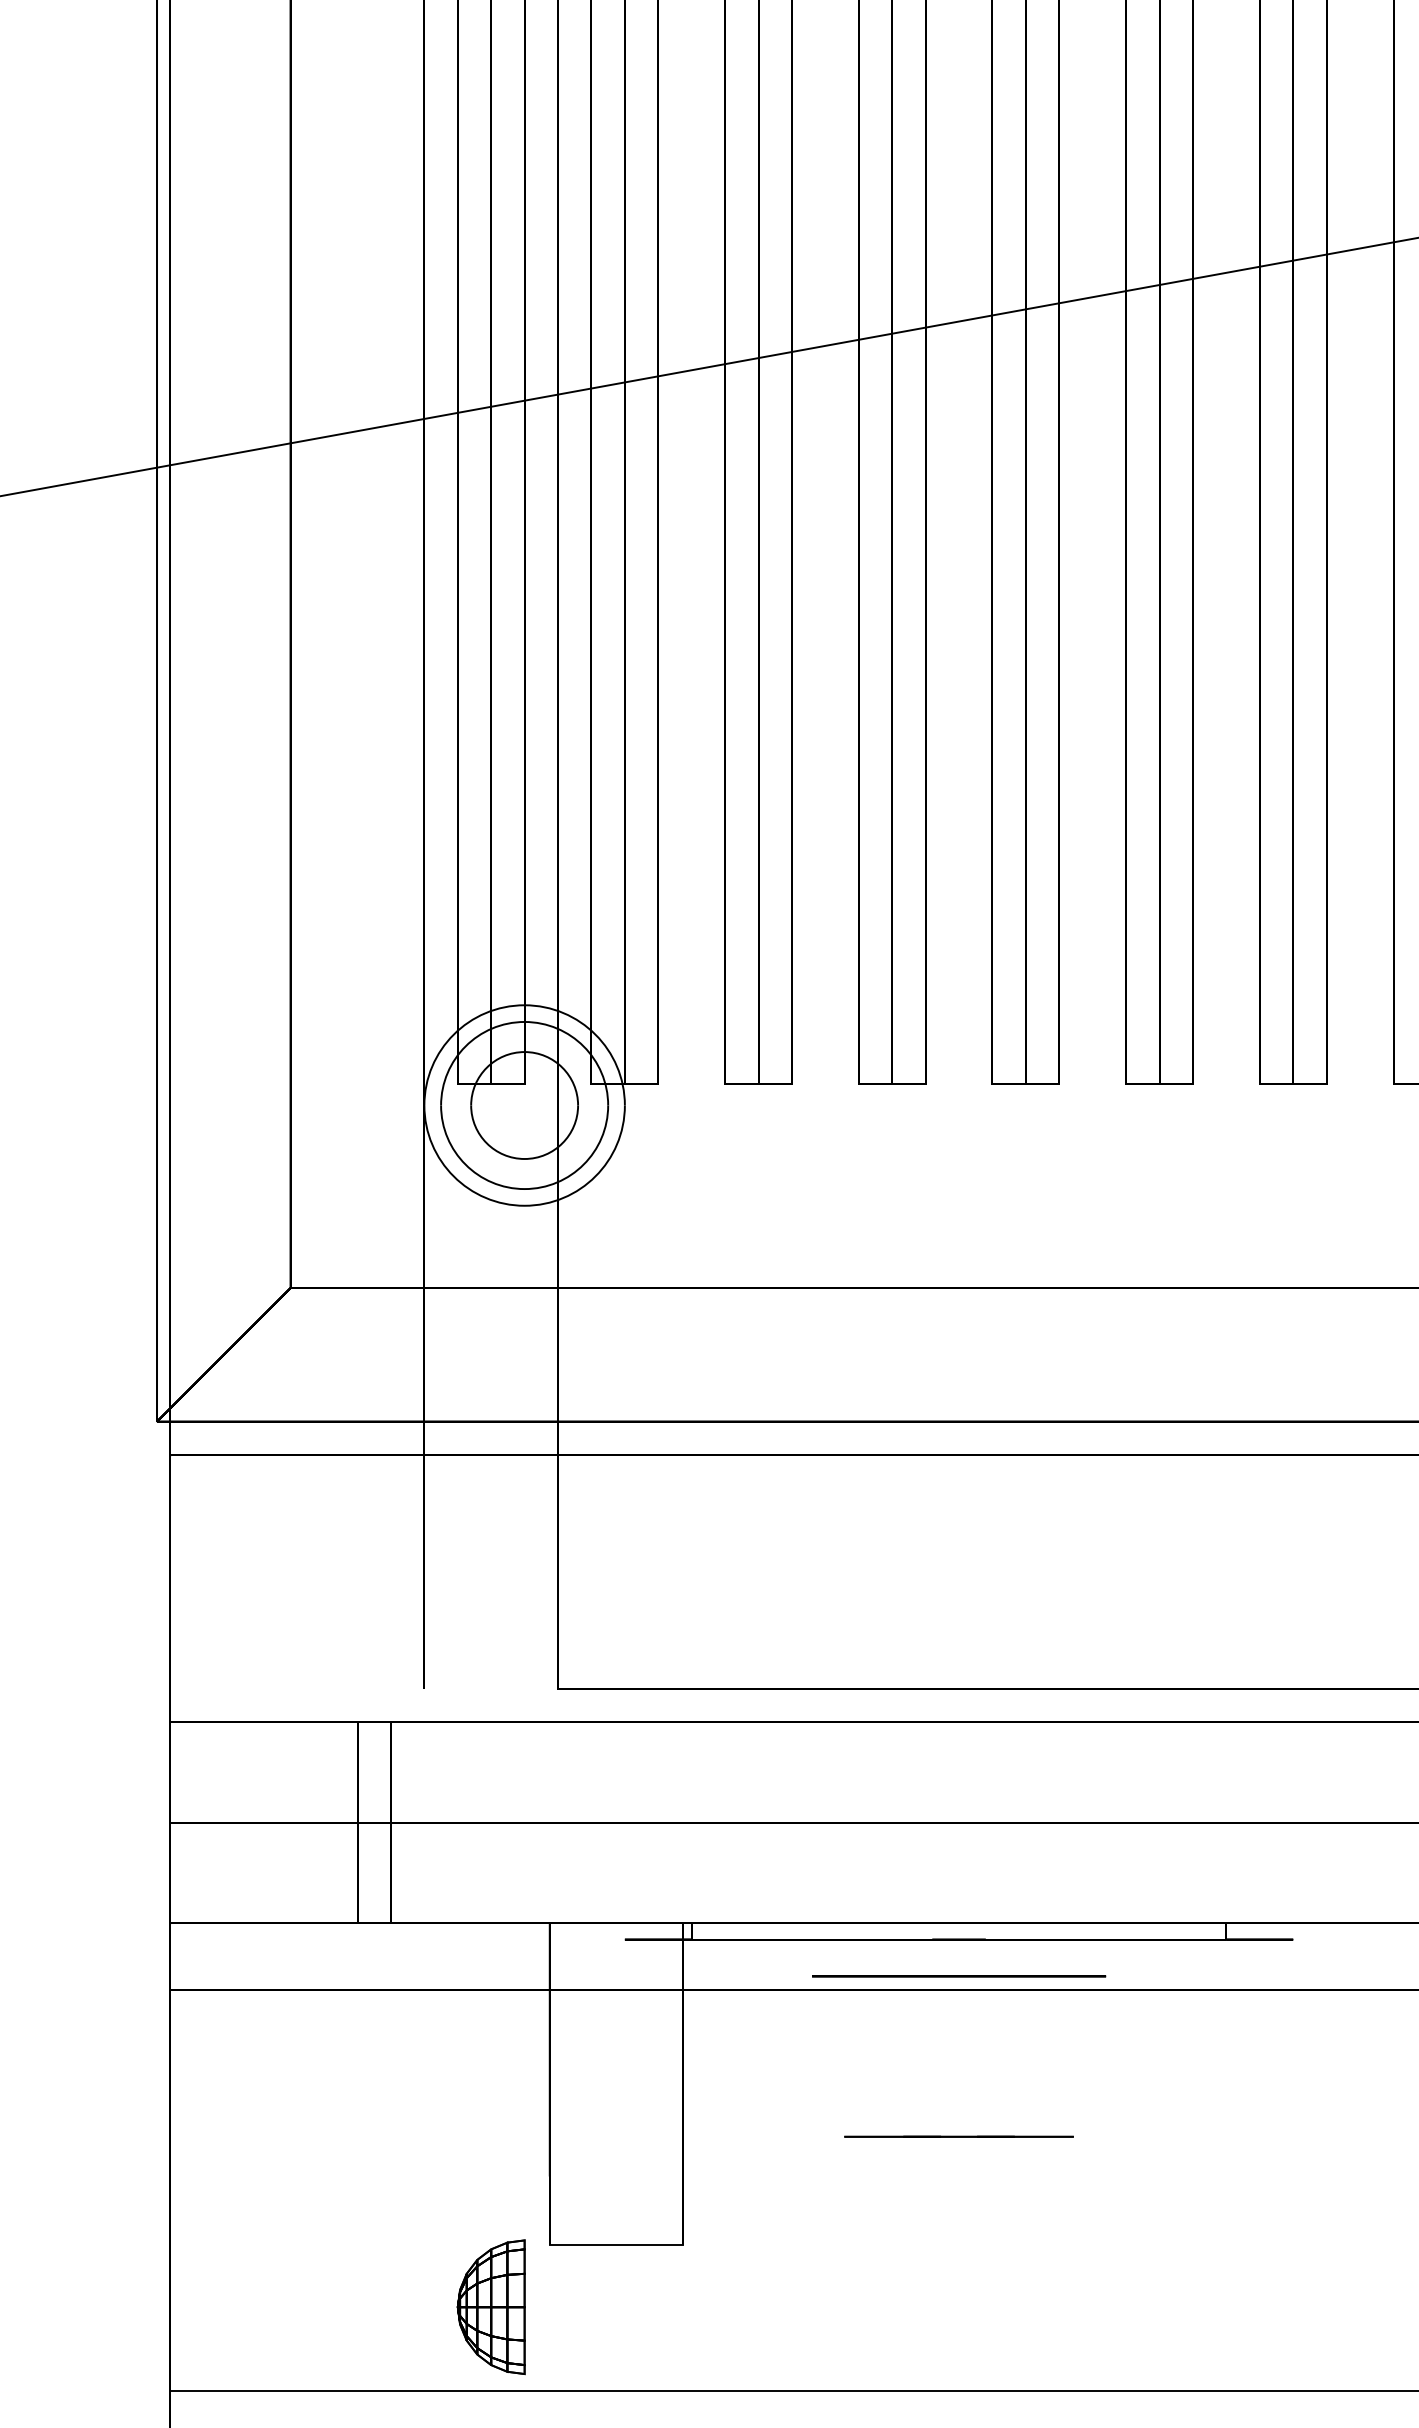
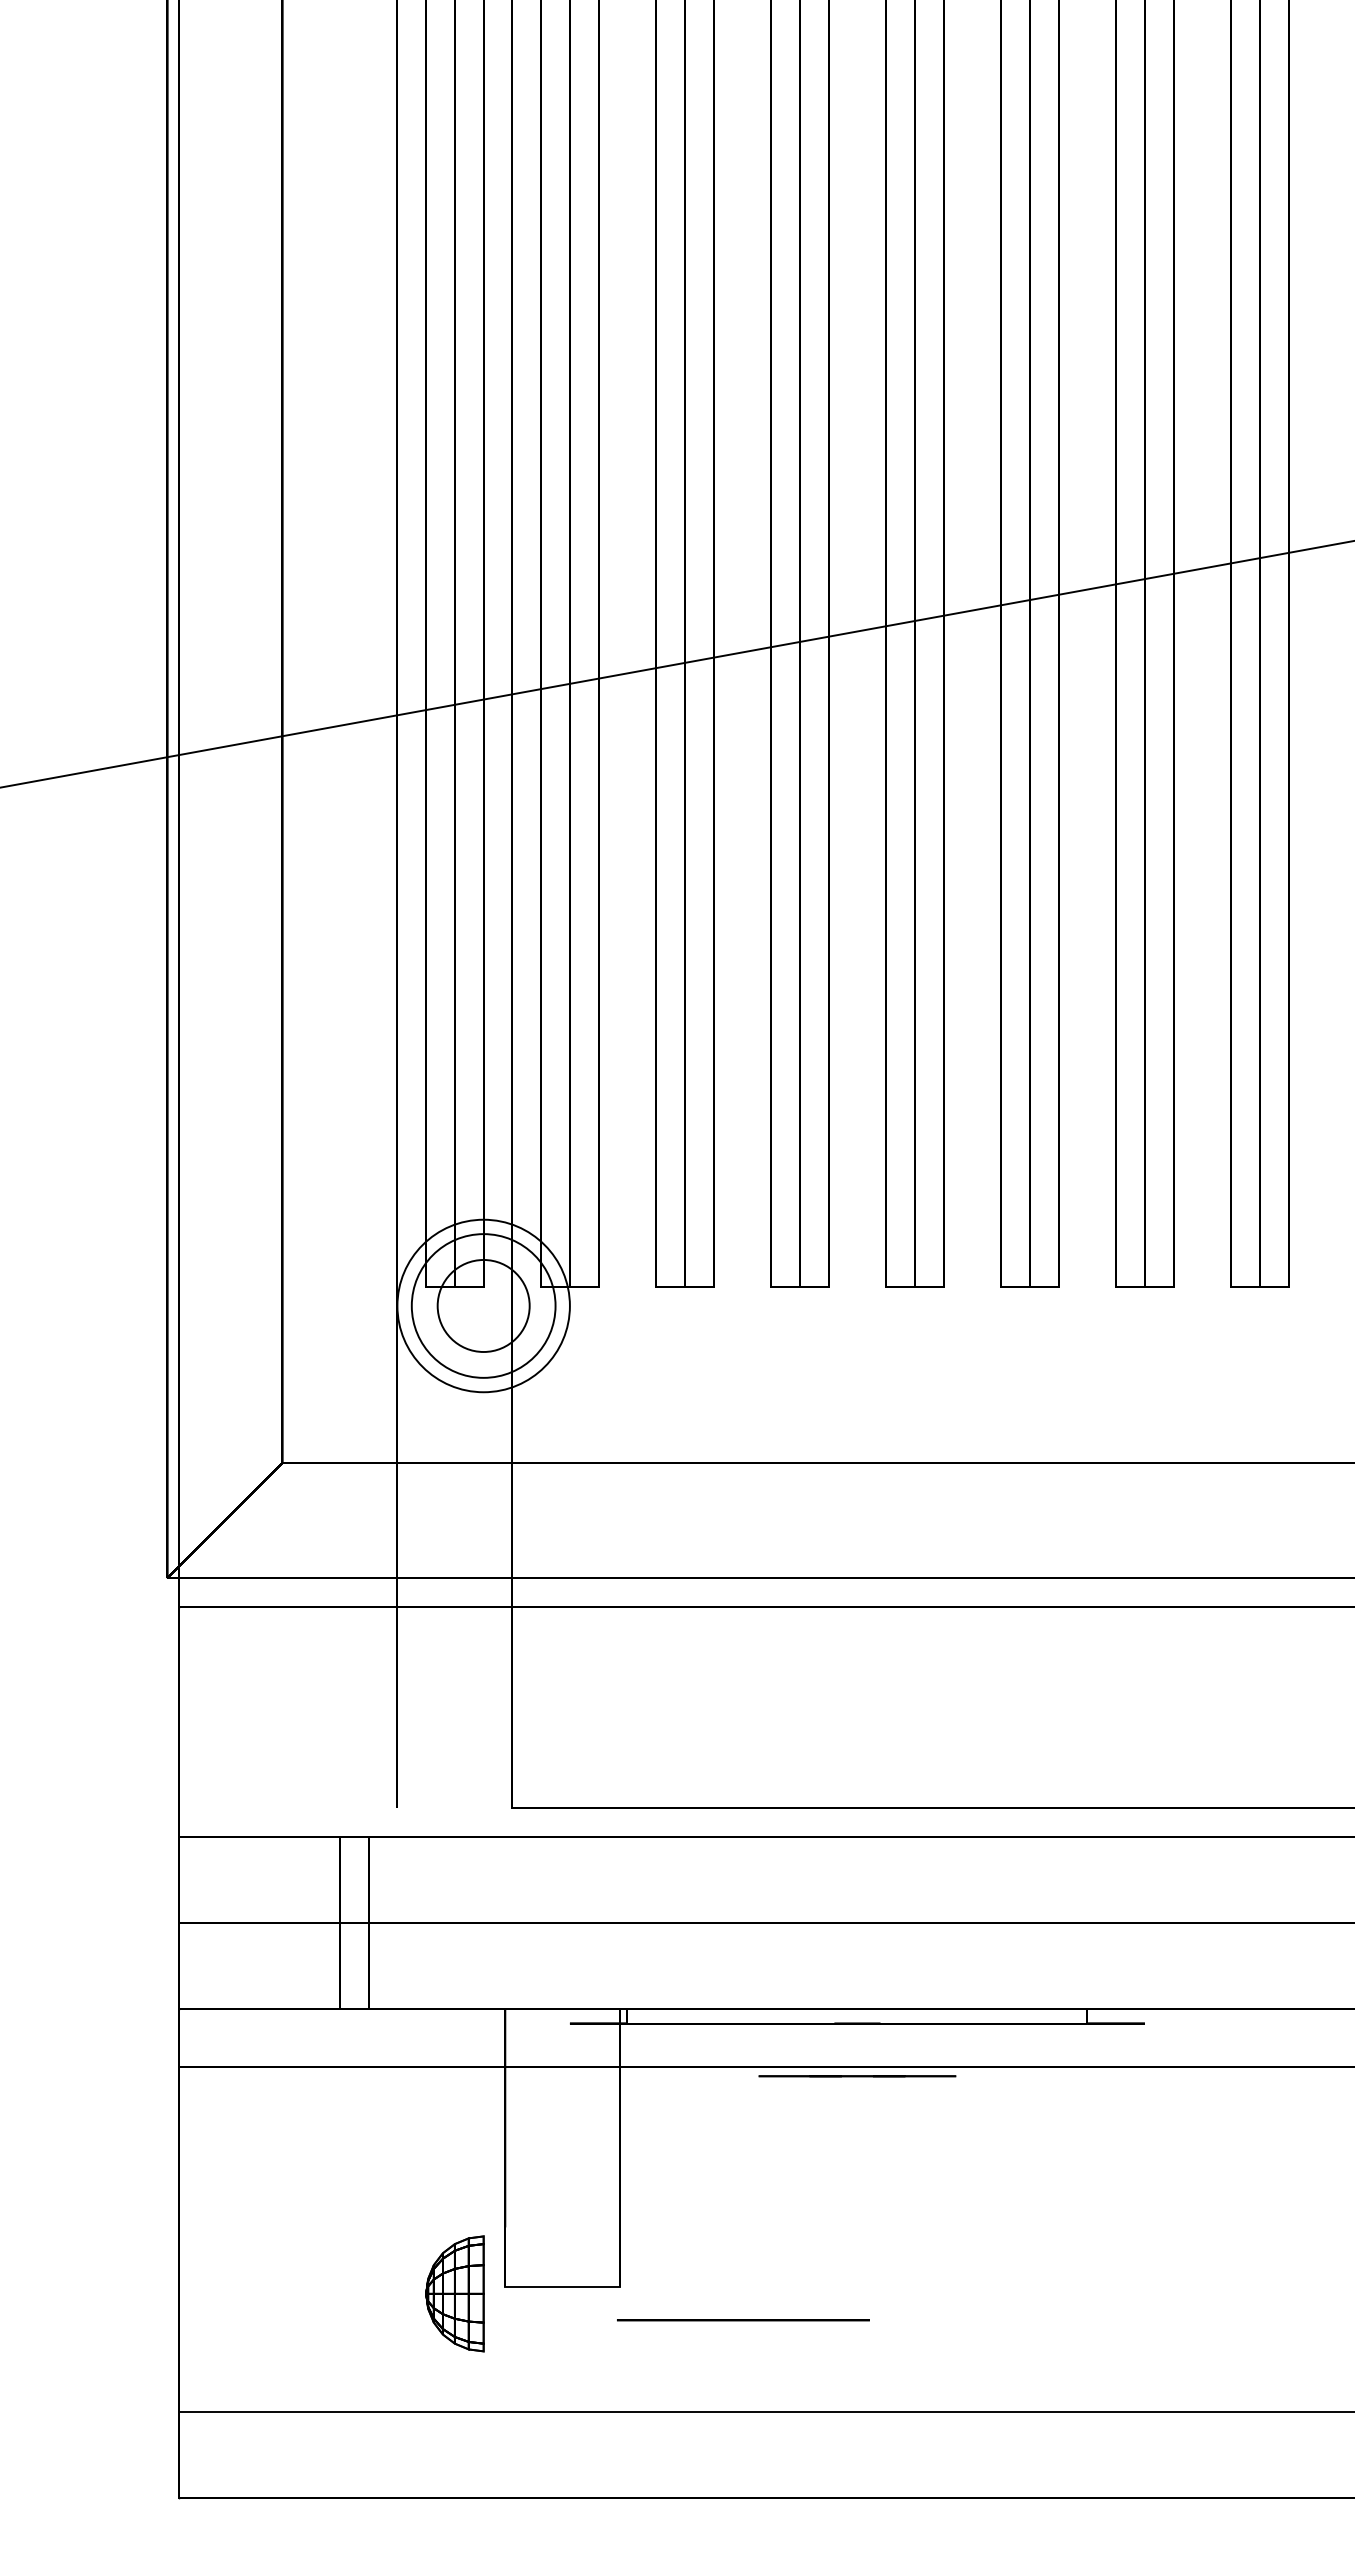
circle: (959, 1976) -> (743, 2320), moved
line: (959, 2137) -> (857, 2076), moved
part: (490, 2306) -> (454, 2293), moved

